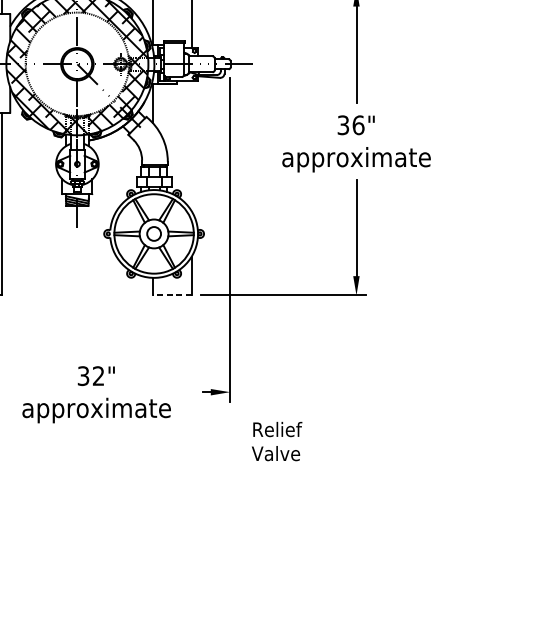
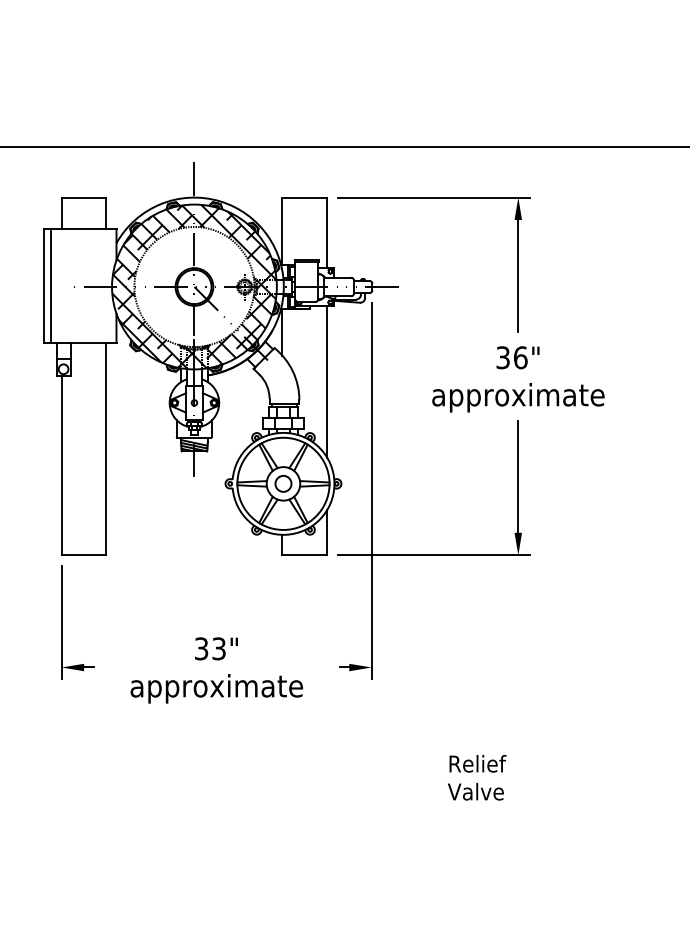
line: (192, 145) -> (327, 381), added
line: (172, 295) -> (304, 555), dashed -> solid
text: (98, 375) -> (218, 648), 32" -> 33"
text: (277, 441) -> (477, 777), moved

